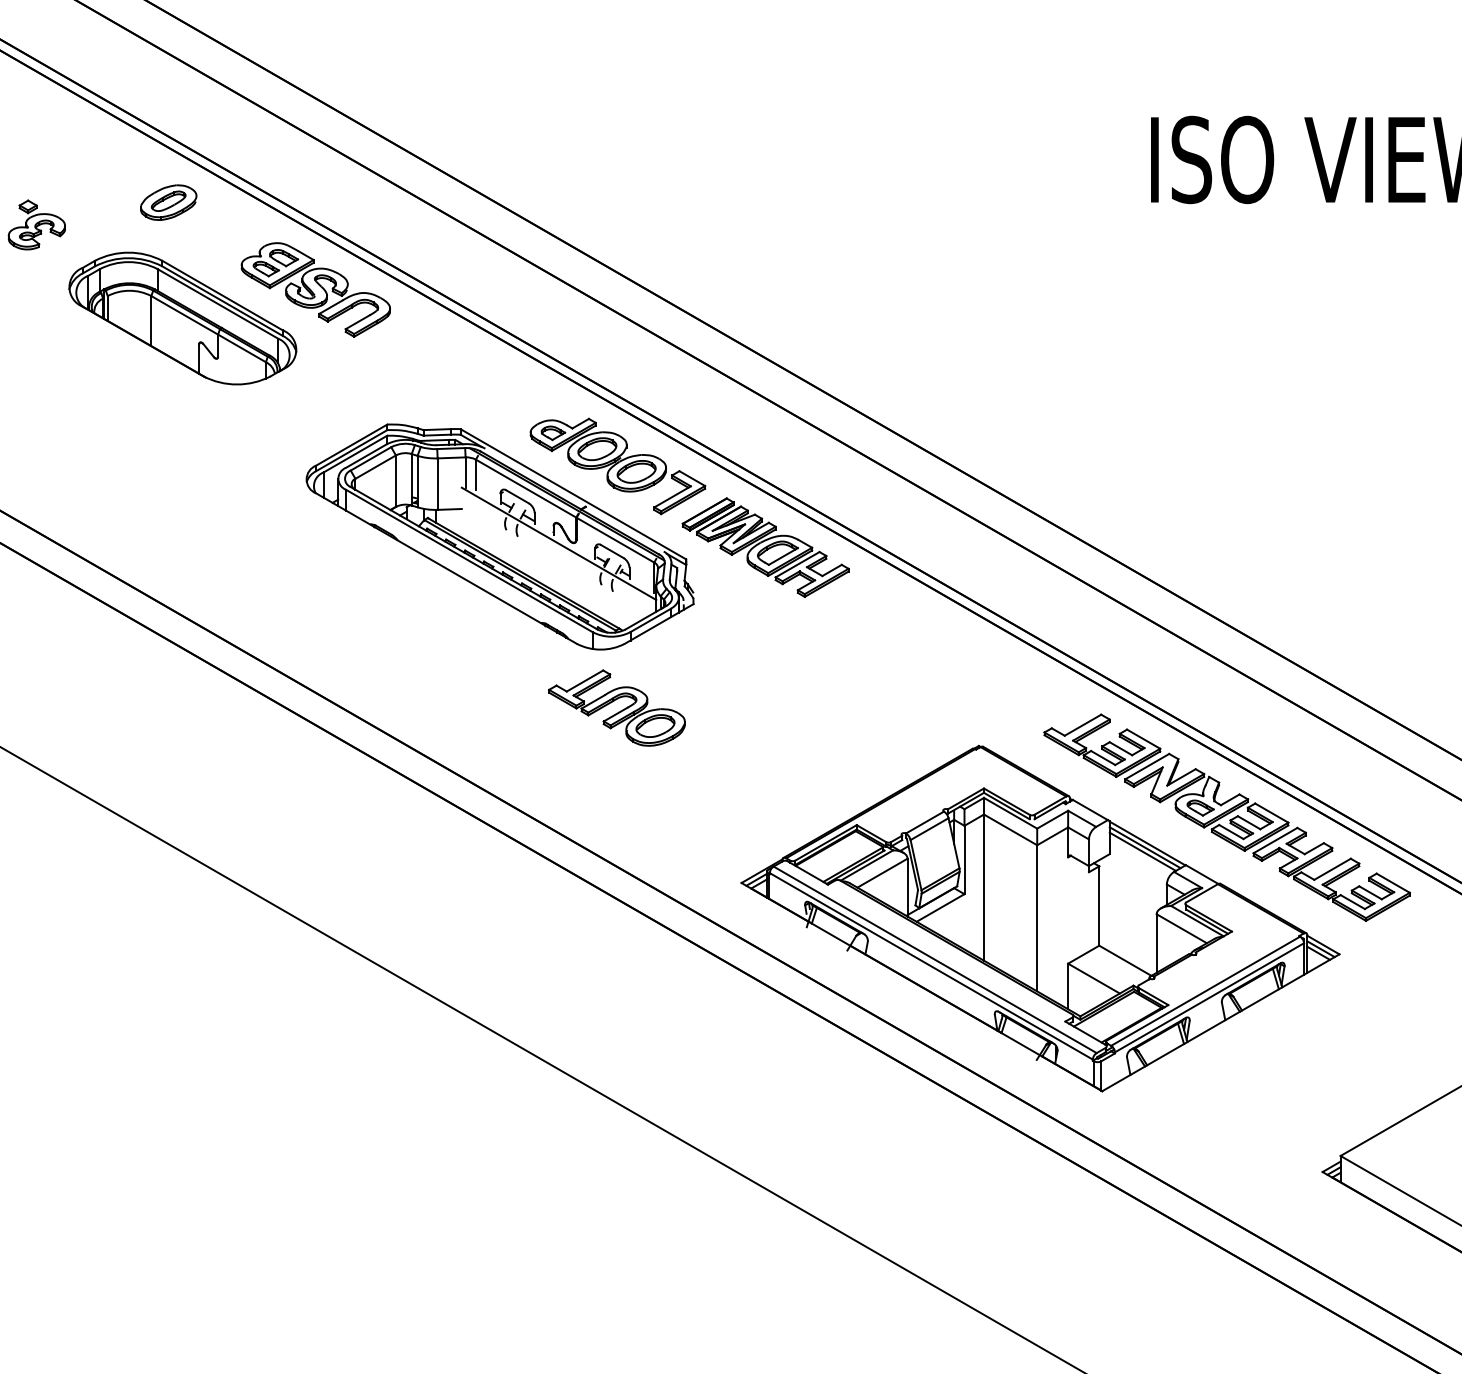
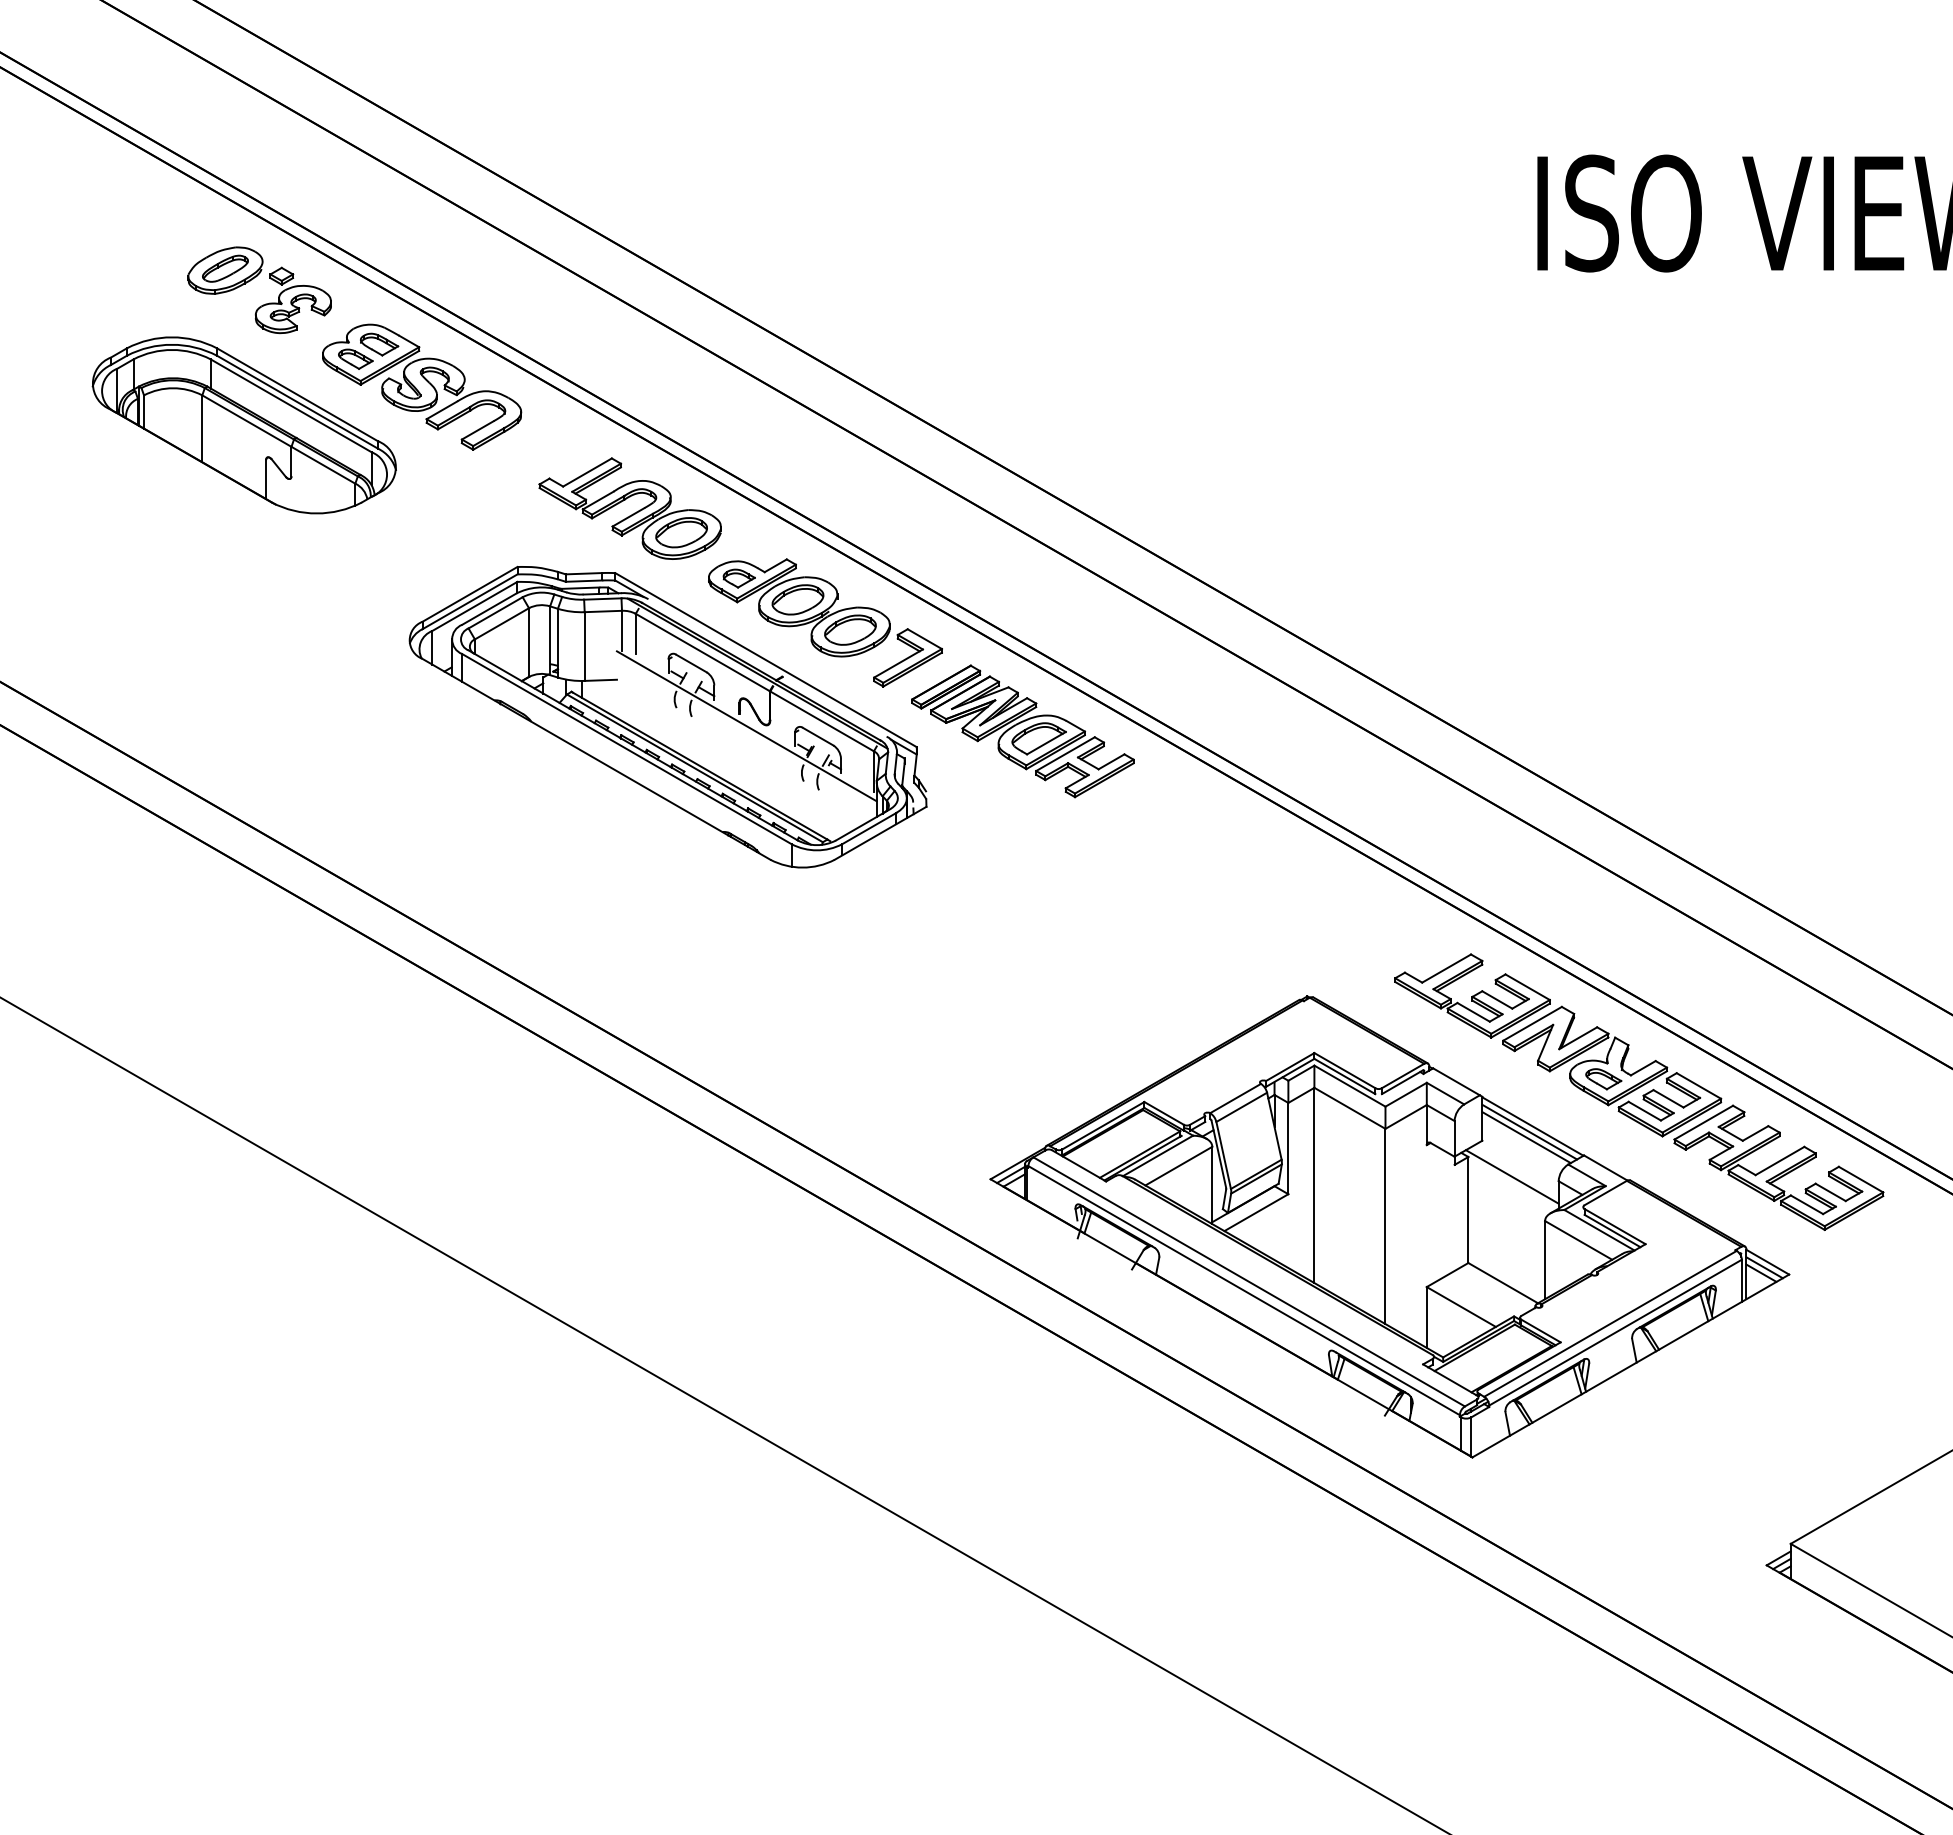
part: (36, 225) -> (292, 300), moved
part: (617, 712) -> (631, 514), moved
line: (1131, 880) -> (1511, 1176), added

